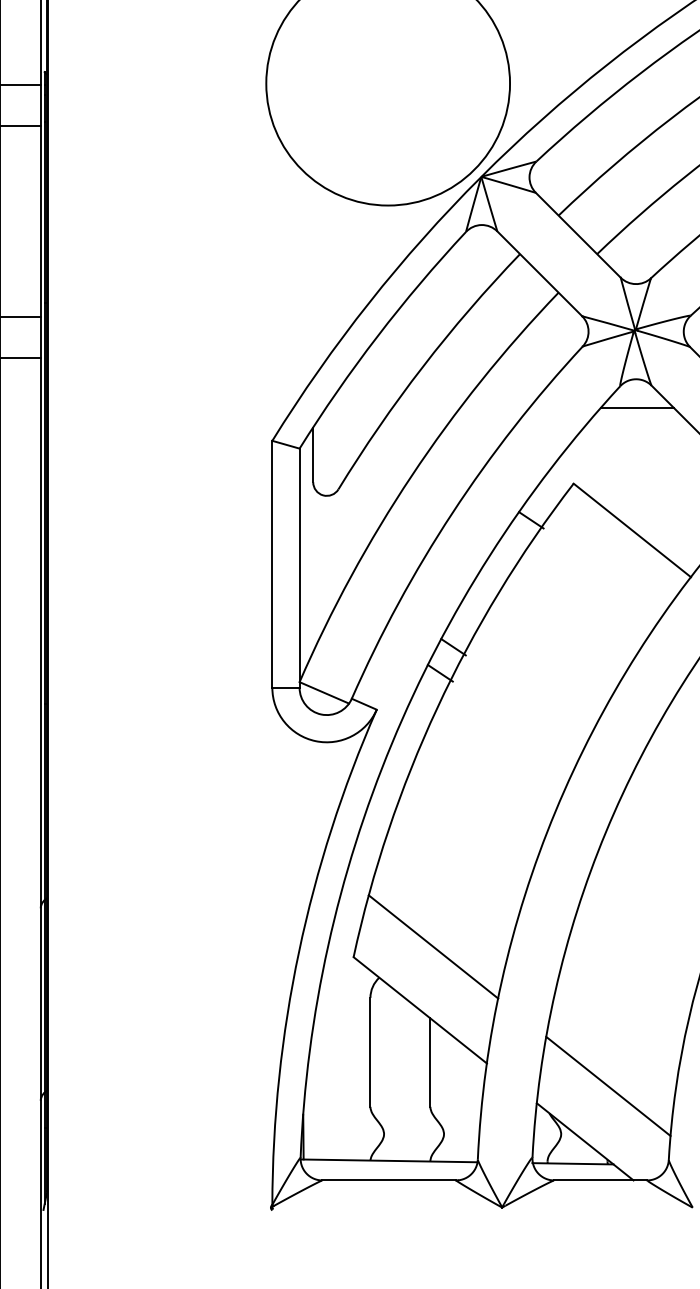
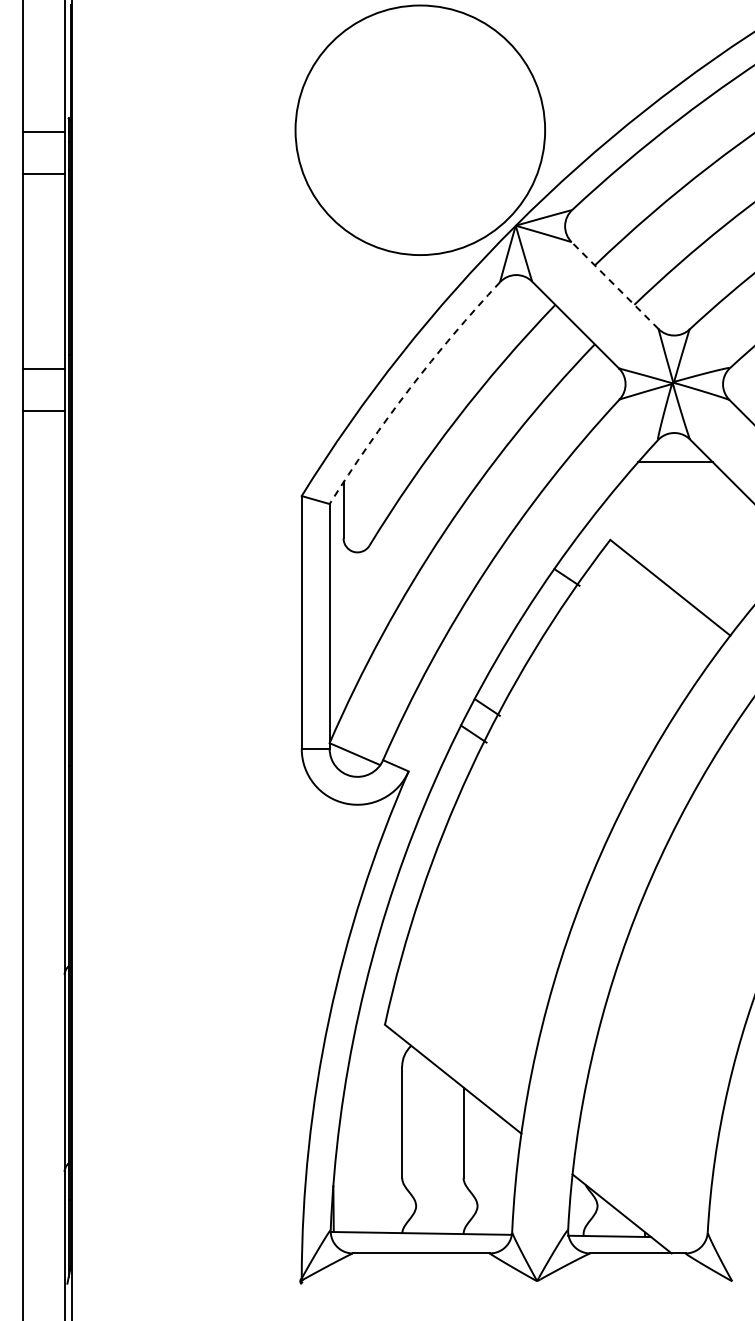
line: (577, 235) -> (614, 285), solid -> dashed
arc: (377, 336) -> (409, 389), solid -> dashed
line: (433, 947) -> (466, 1014), removed
line: (608, 1085) -> (645, 1156), removed

